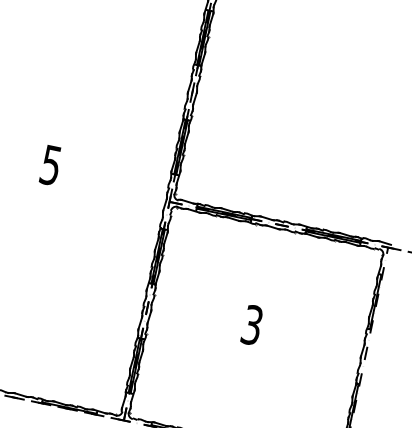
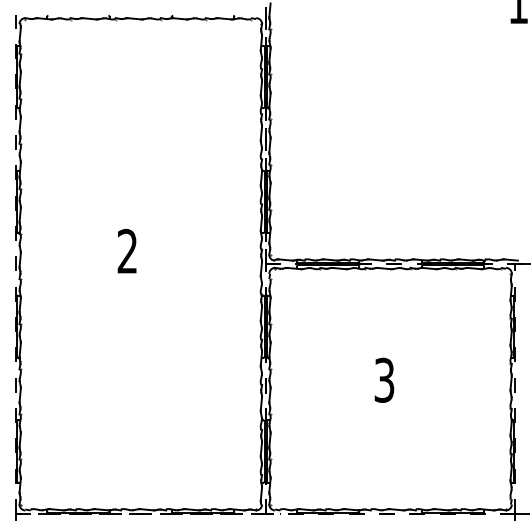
text: (50, 165) -> (126, 251), 5 -> 2

